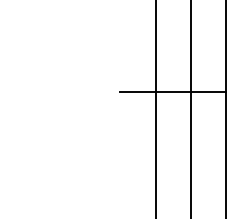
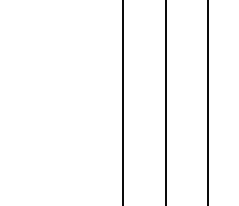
line: (173, 91) -> (144, 122), removed

